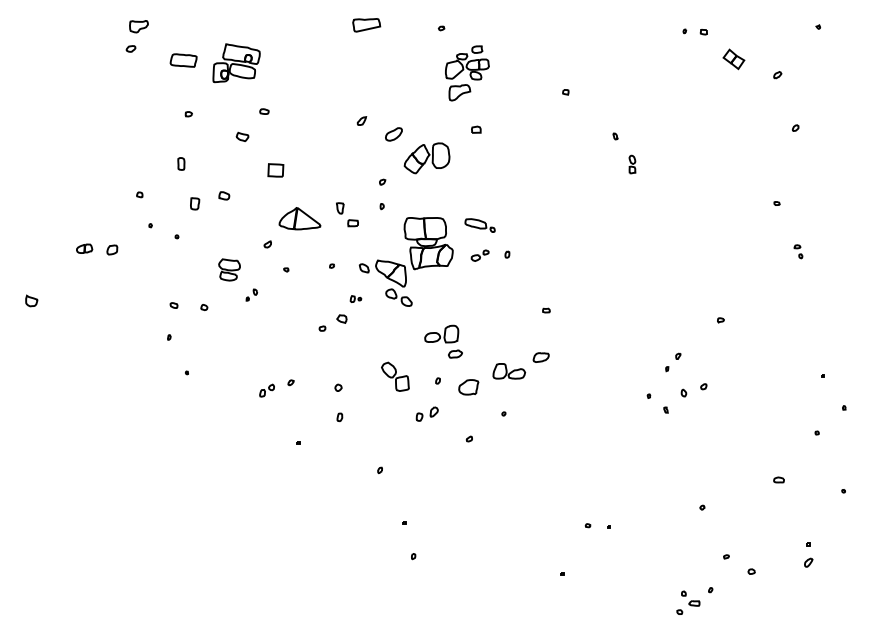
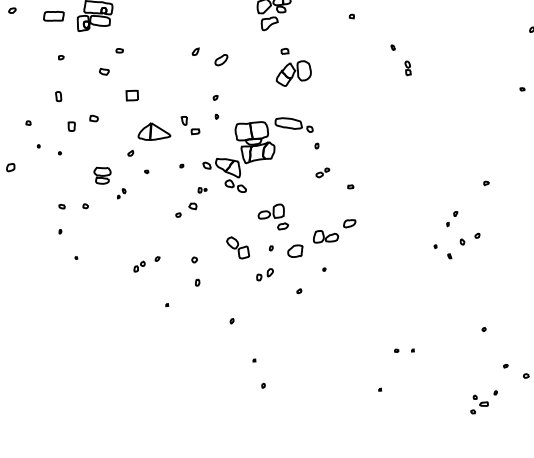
part: (426, 158) -> (293, 73), moved
part: (479, 225) -> (293, 125), size x1.6
part: (479, 255) -> (322, 172), moved

